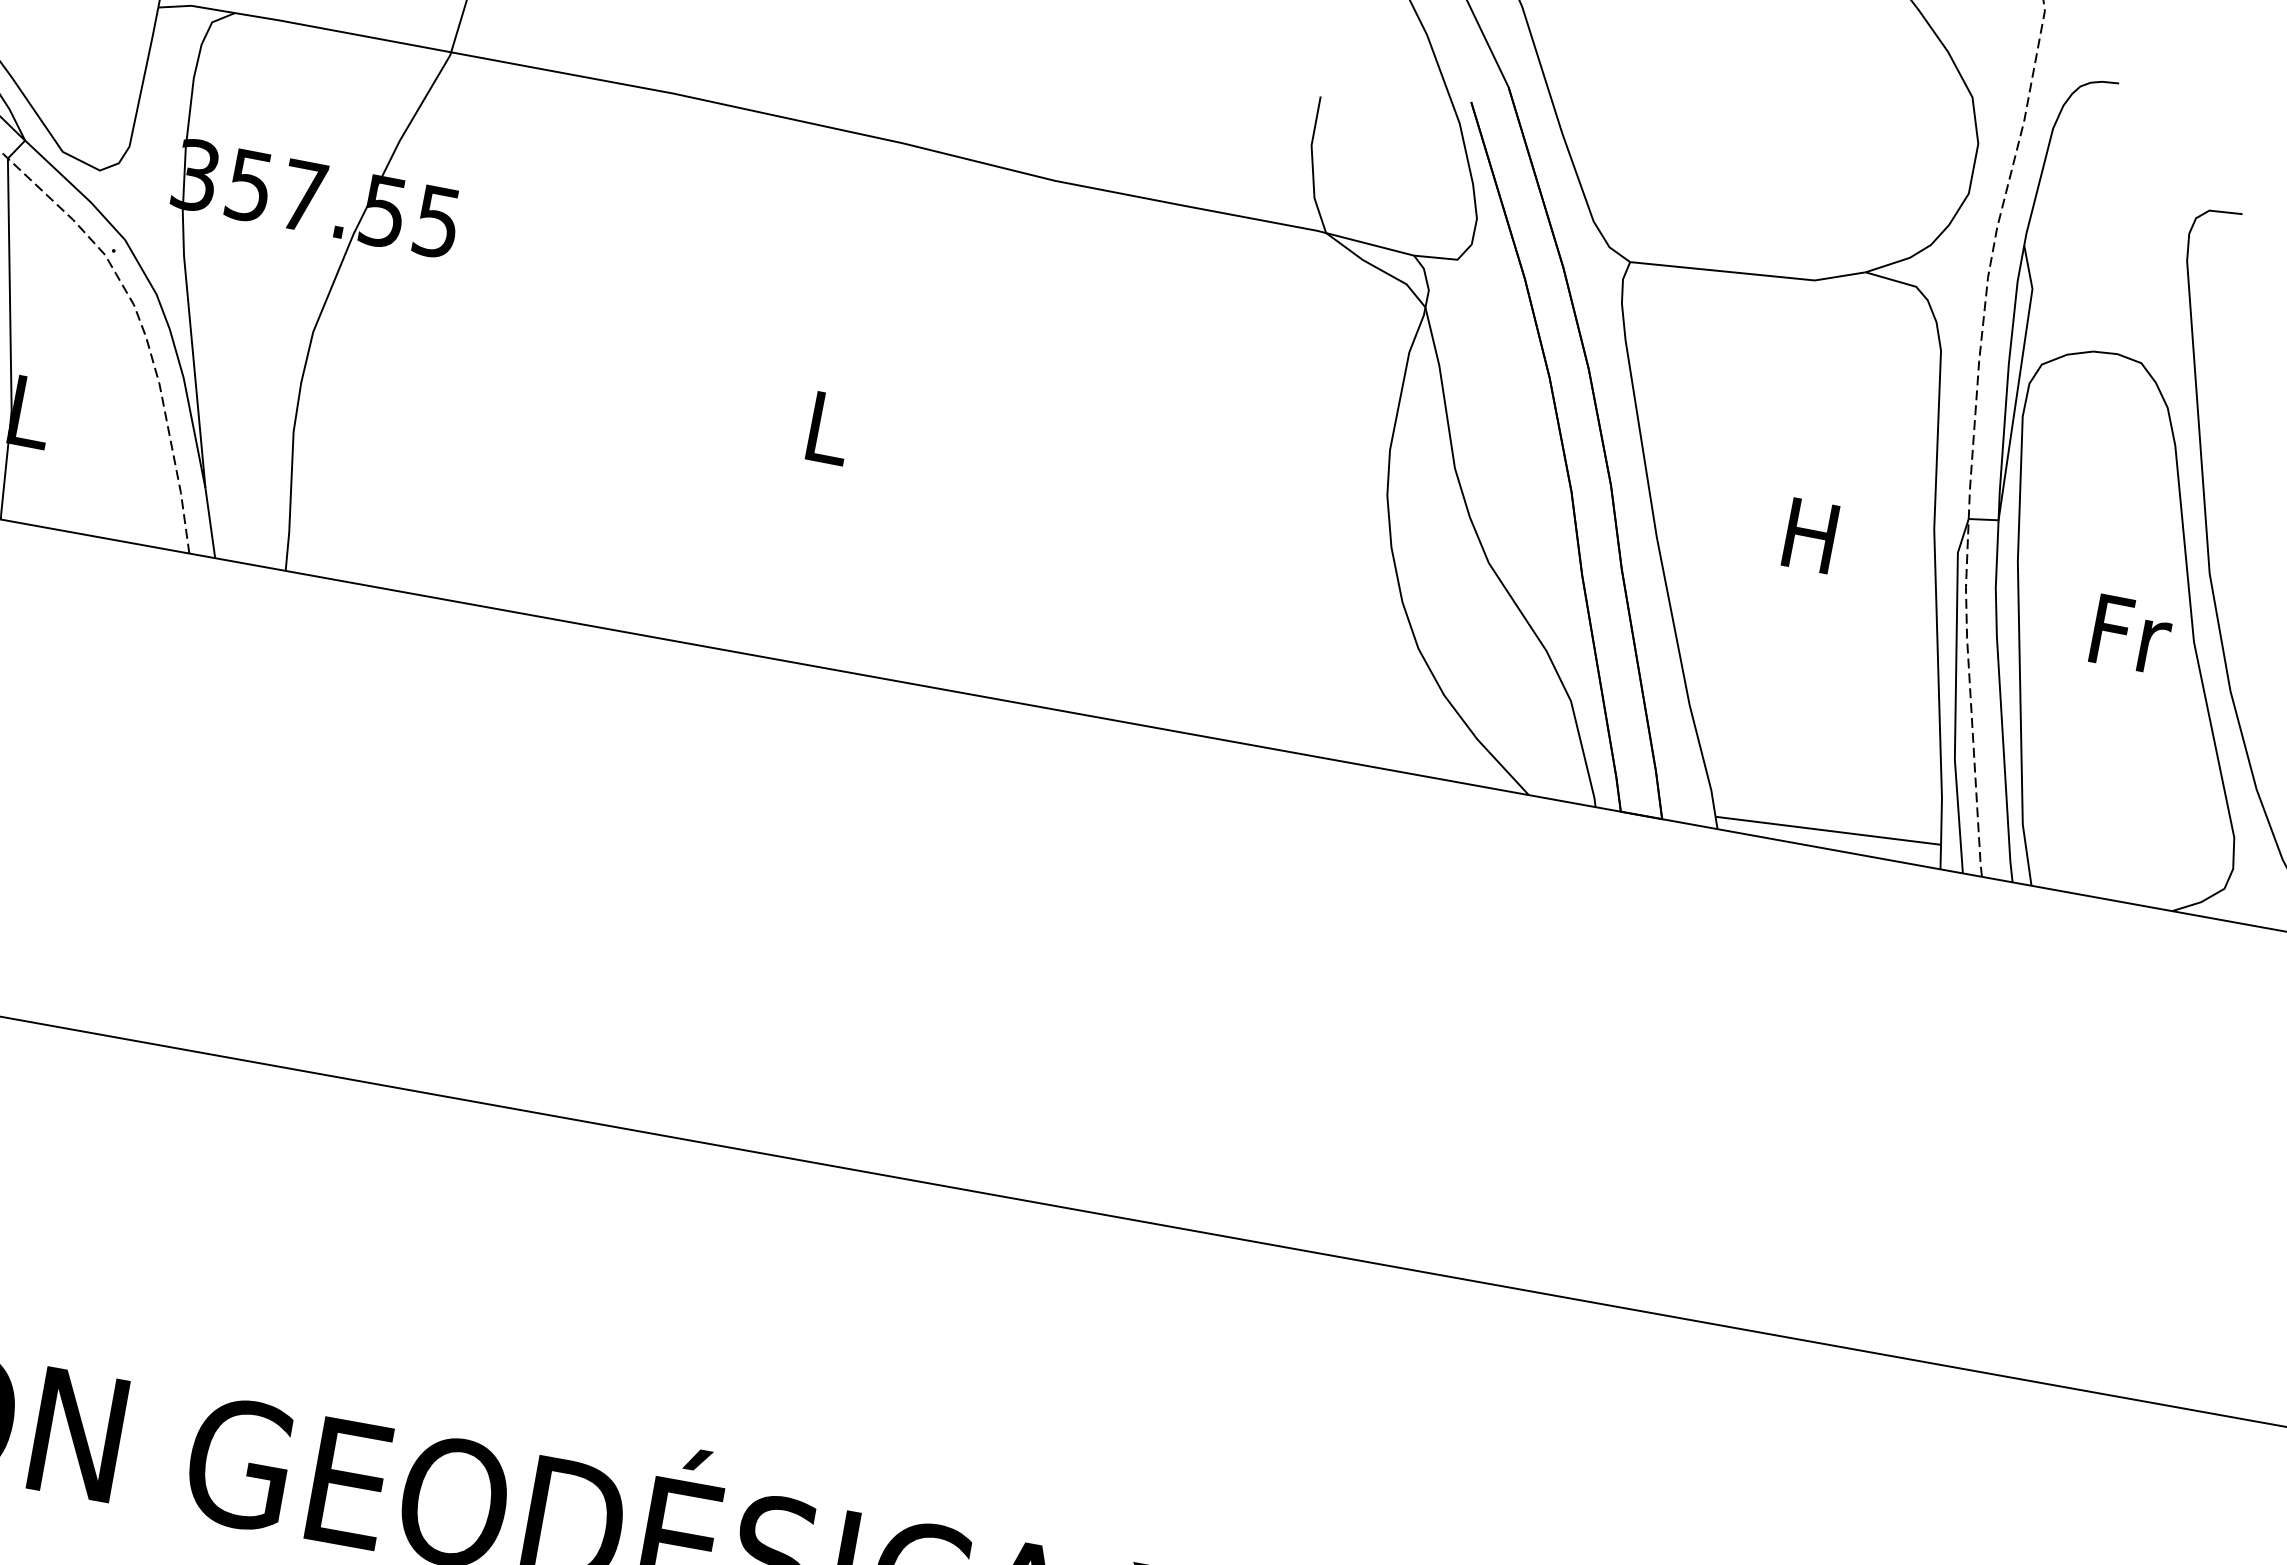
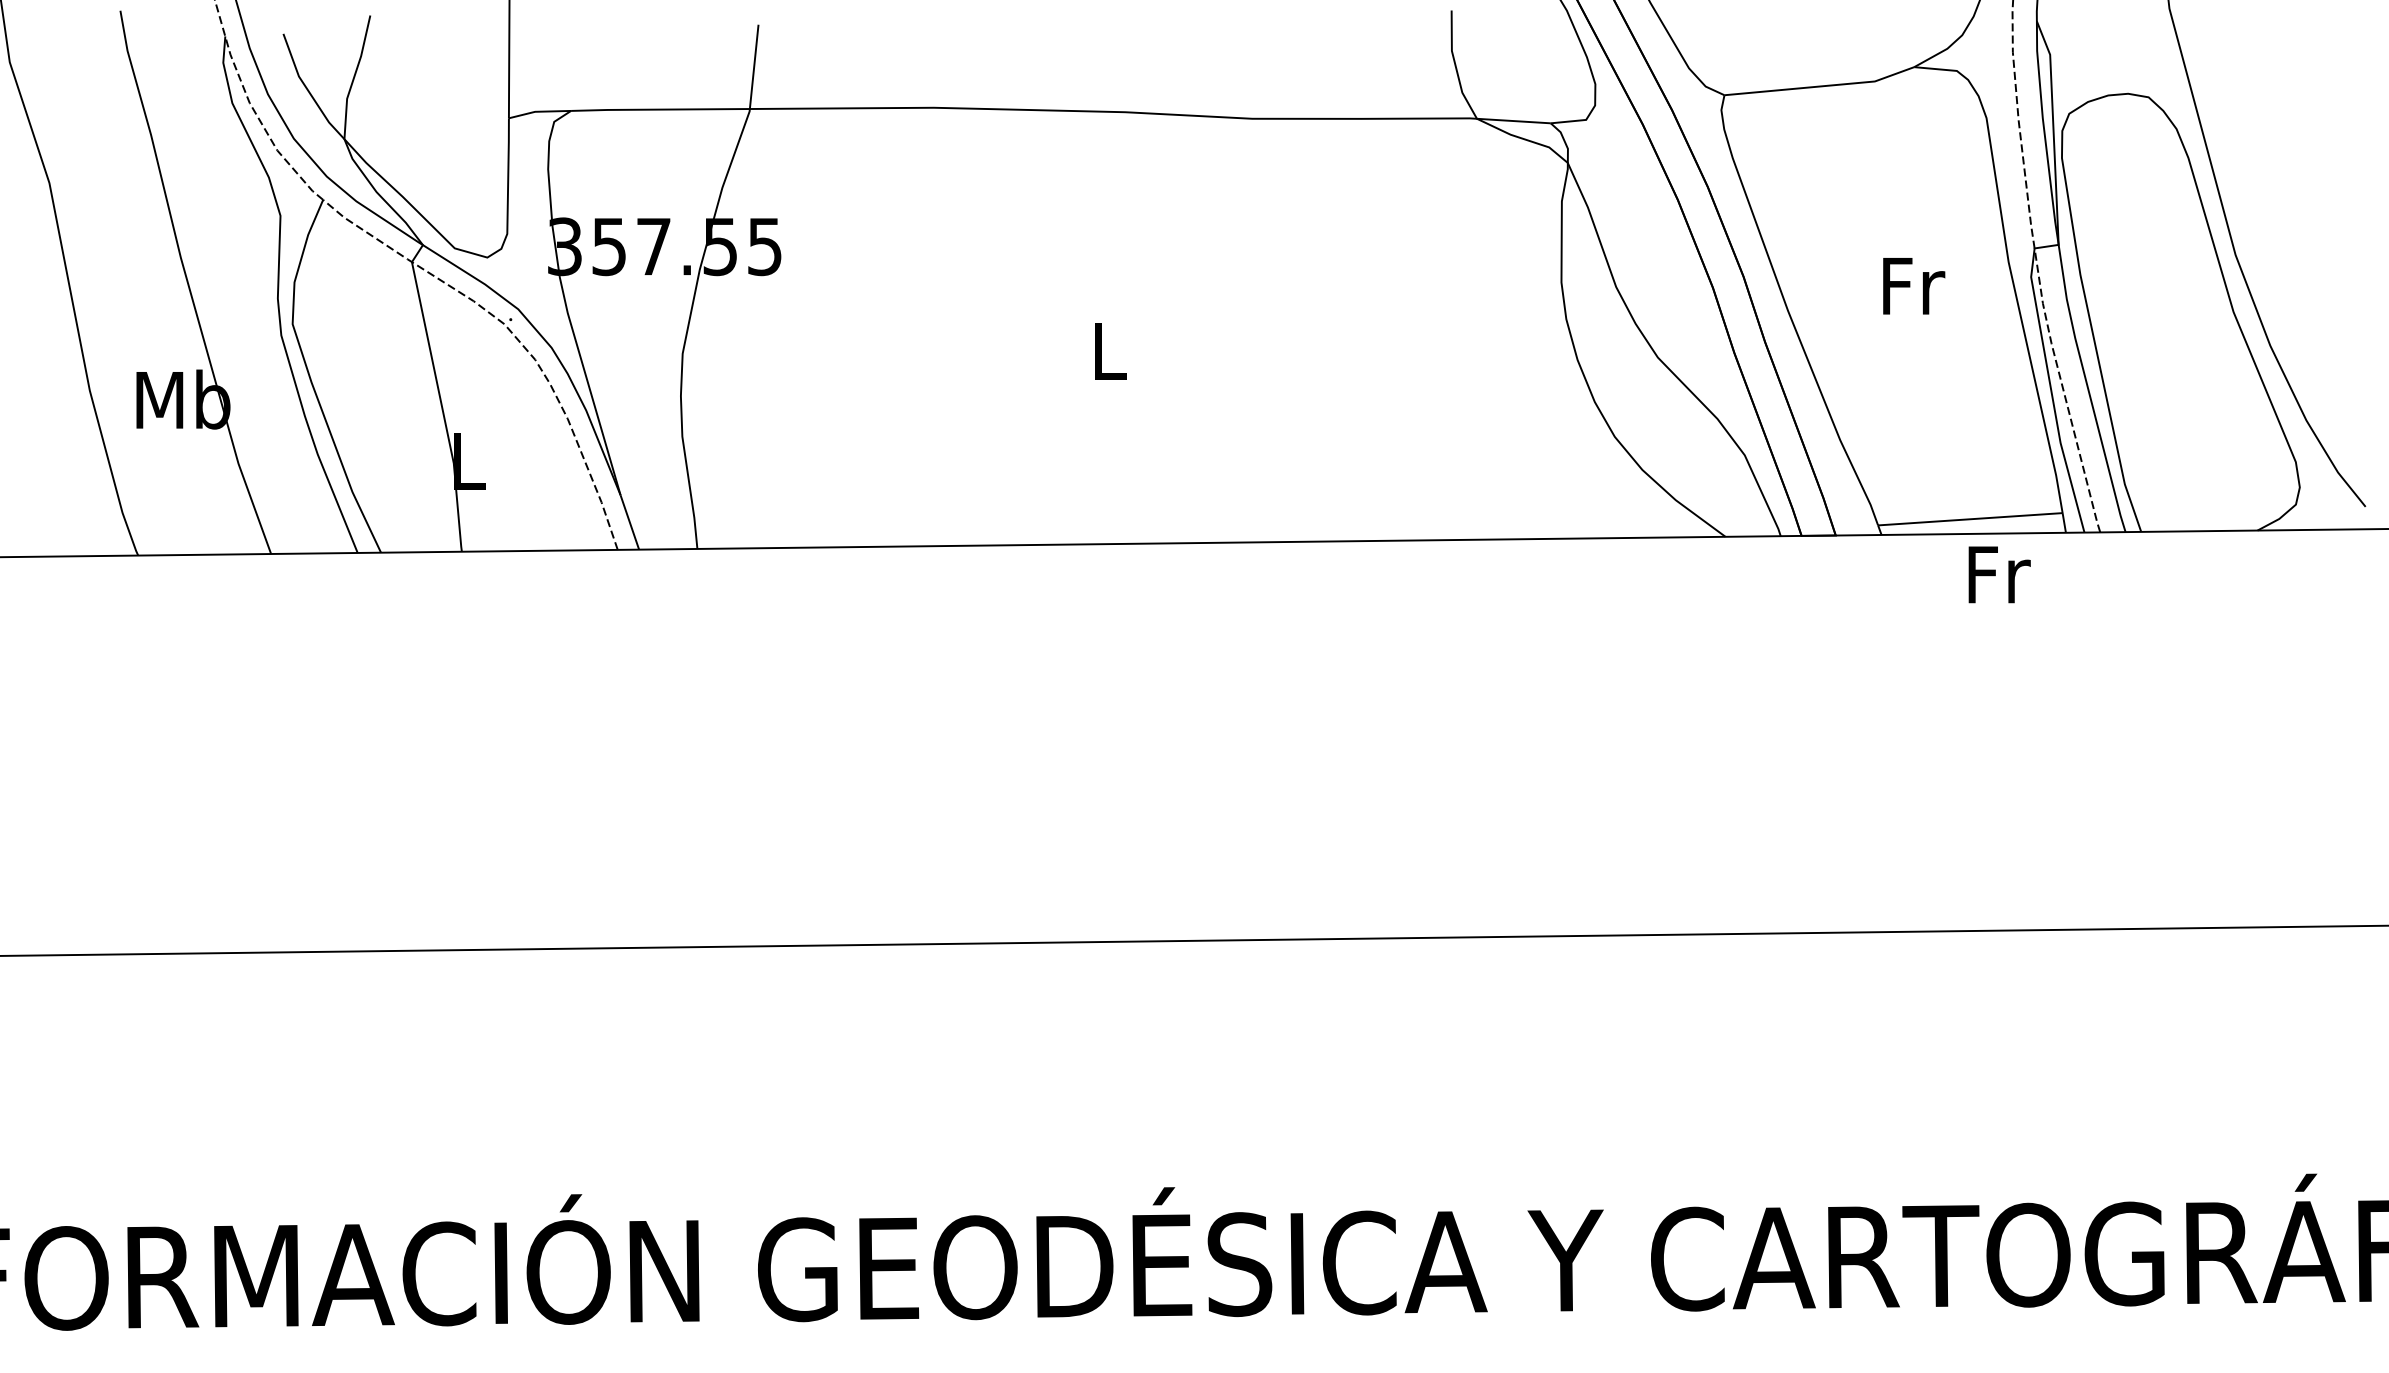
text: (1814, 537) -> (1914, 286), H -> Fr
text: (2131, 634) -> (1999, 574), moved

